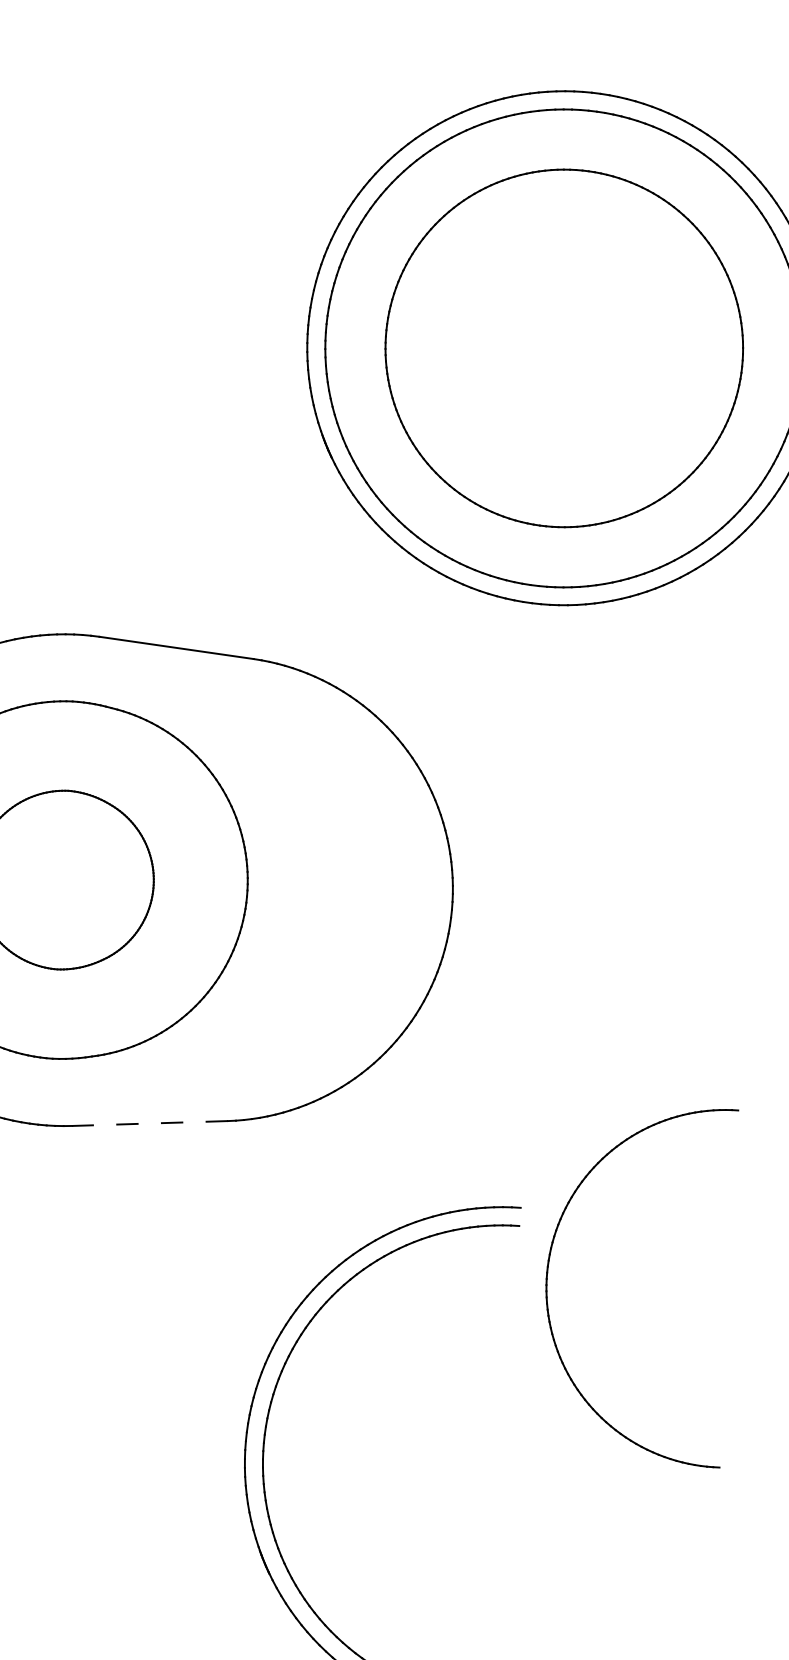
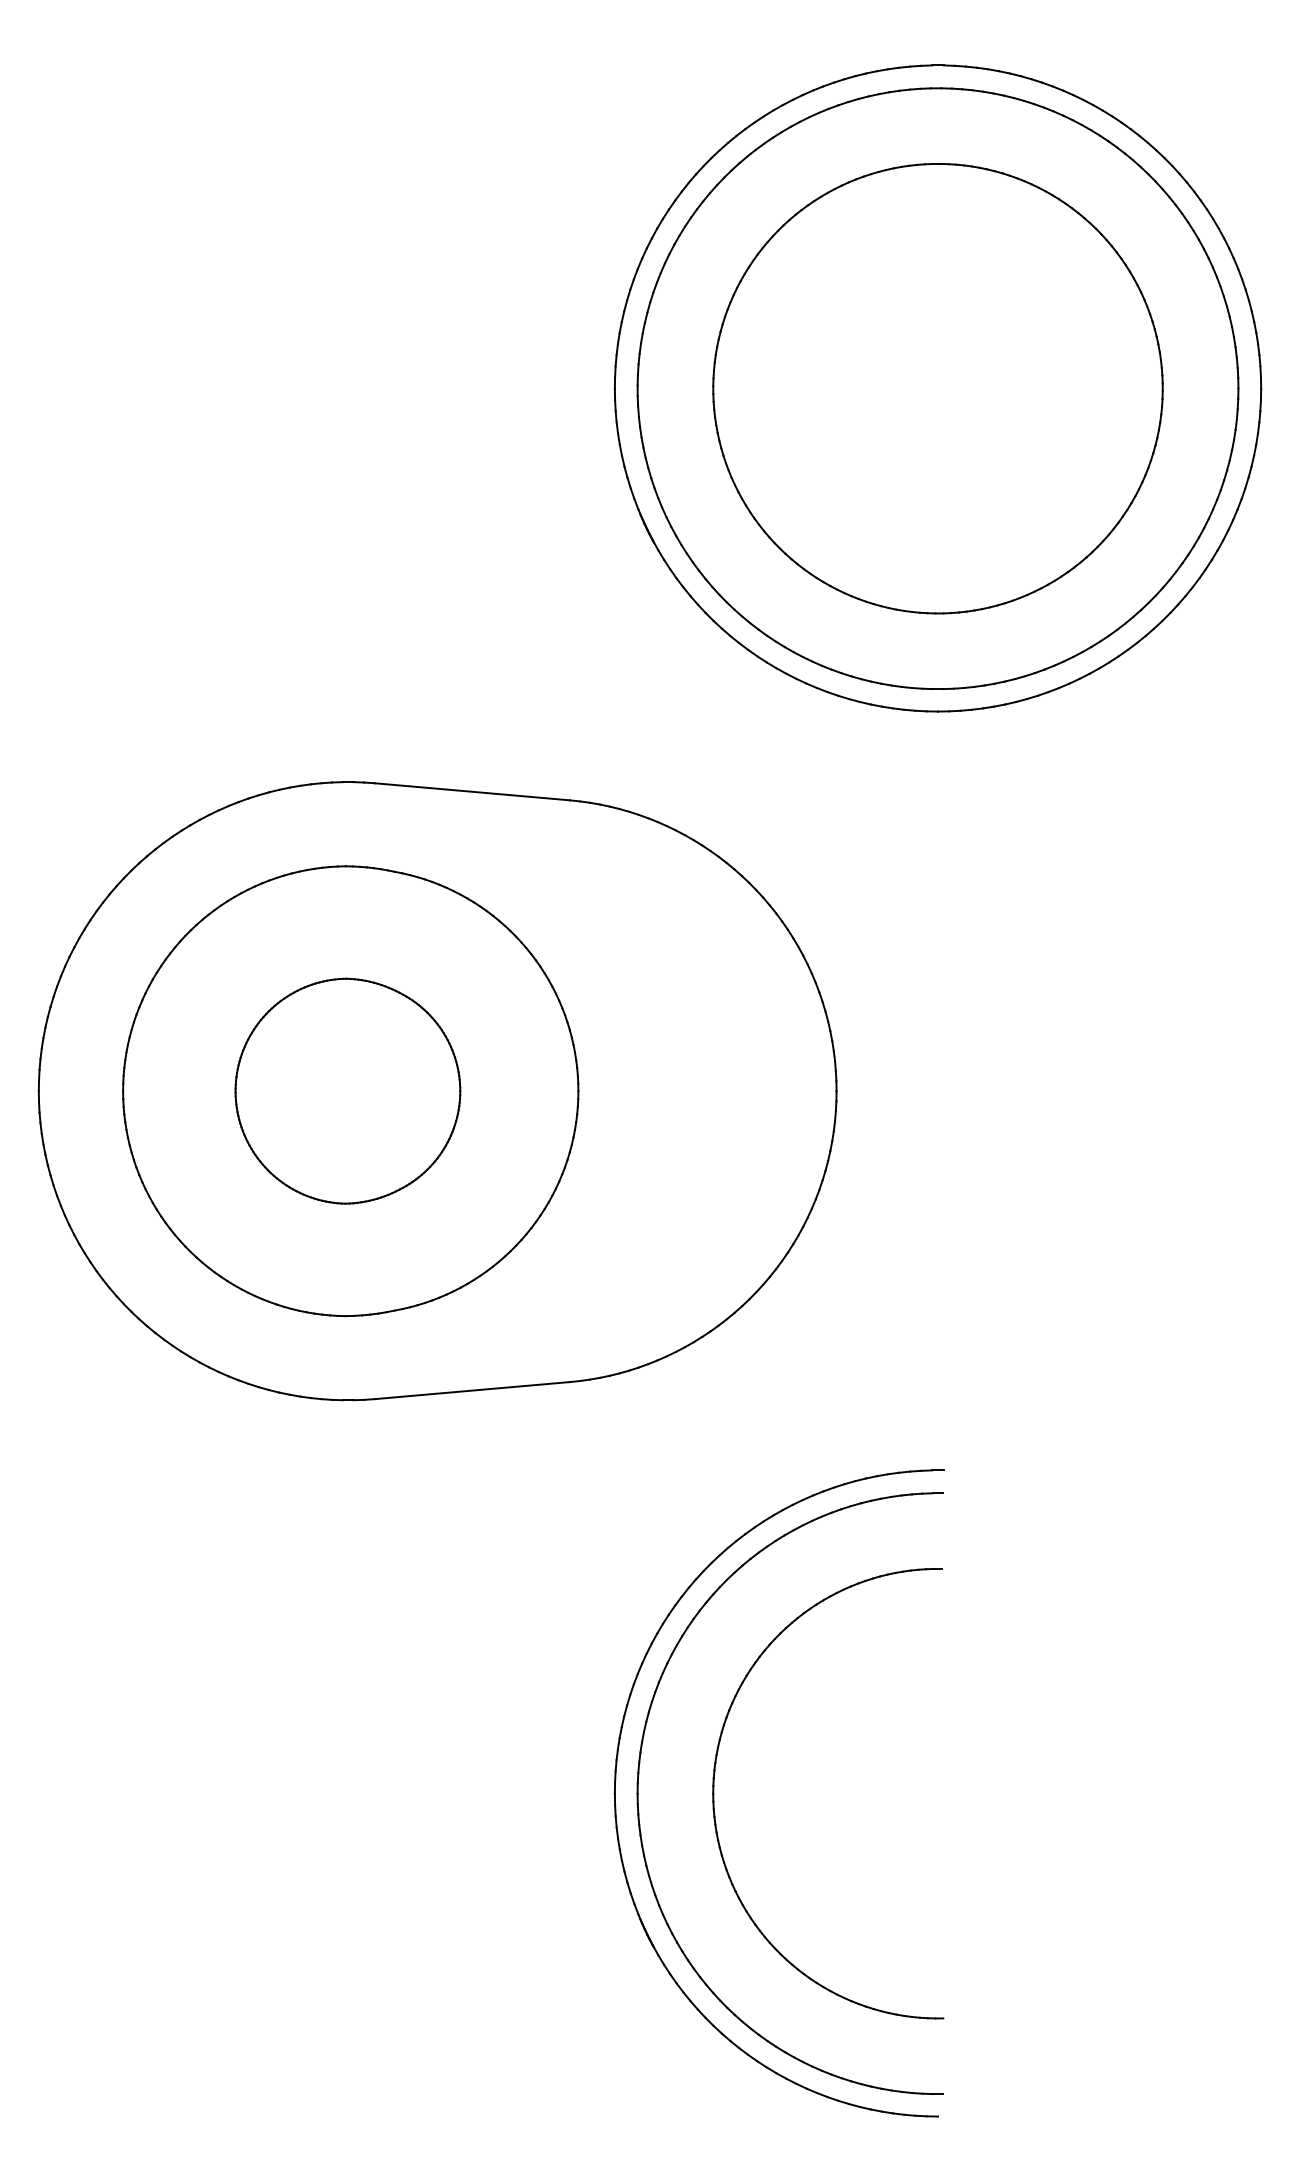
line: (150, 1123) -> (472, 1390), dashed -> solid
part: (547, 1278) -> (714, 1793), moved

